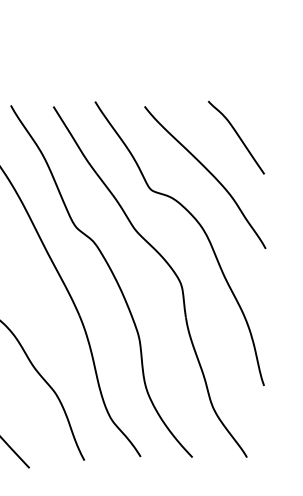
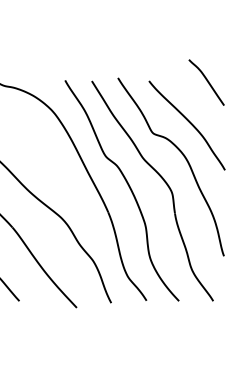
curve: (236, 135) -> (206, 81), moved

